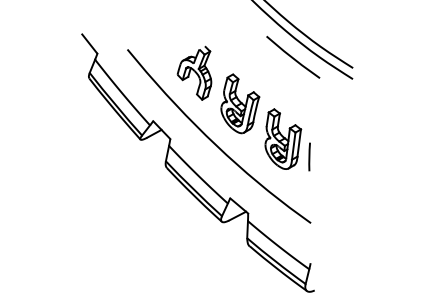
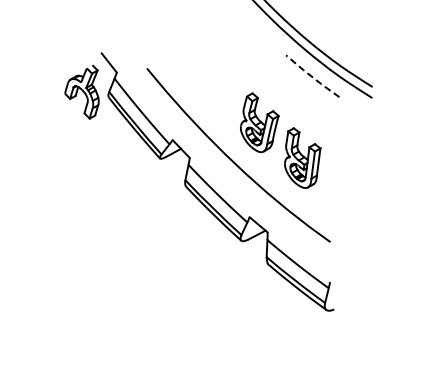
line: (293, 57) -> (312, 76), solid -> dashed
part: (194, 72) -> (81, 91), moved
line: (309, 156) -> (328, 175), removed

